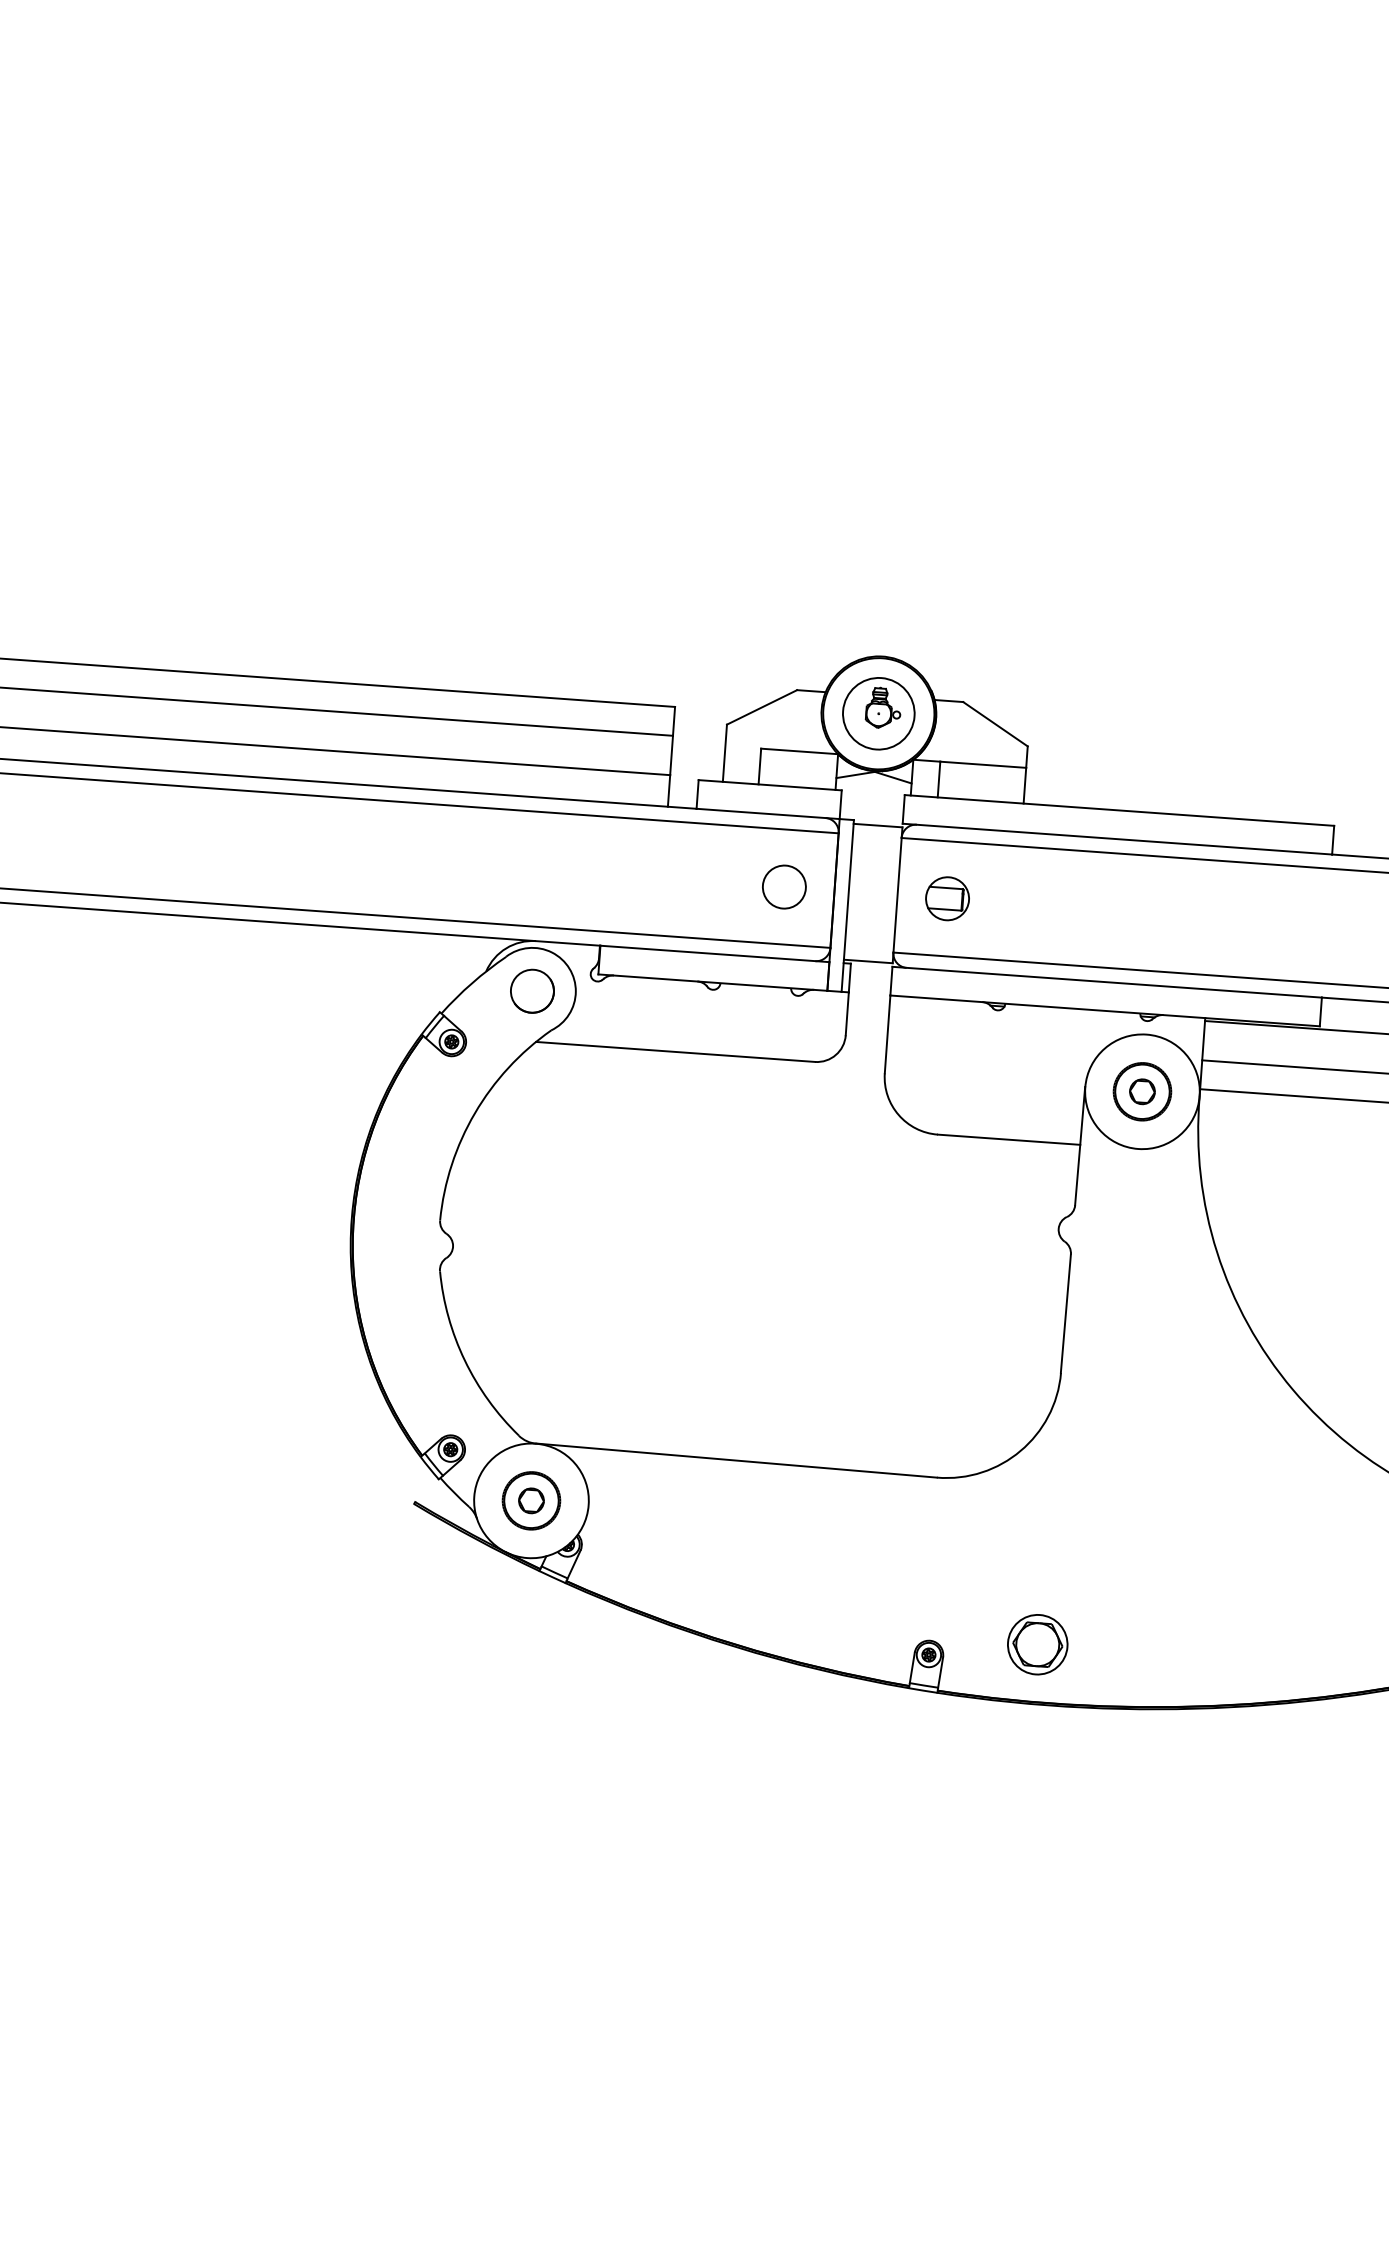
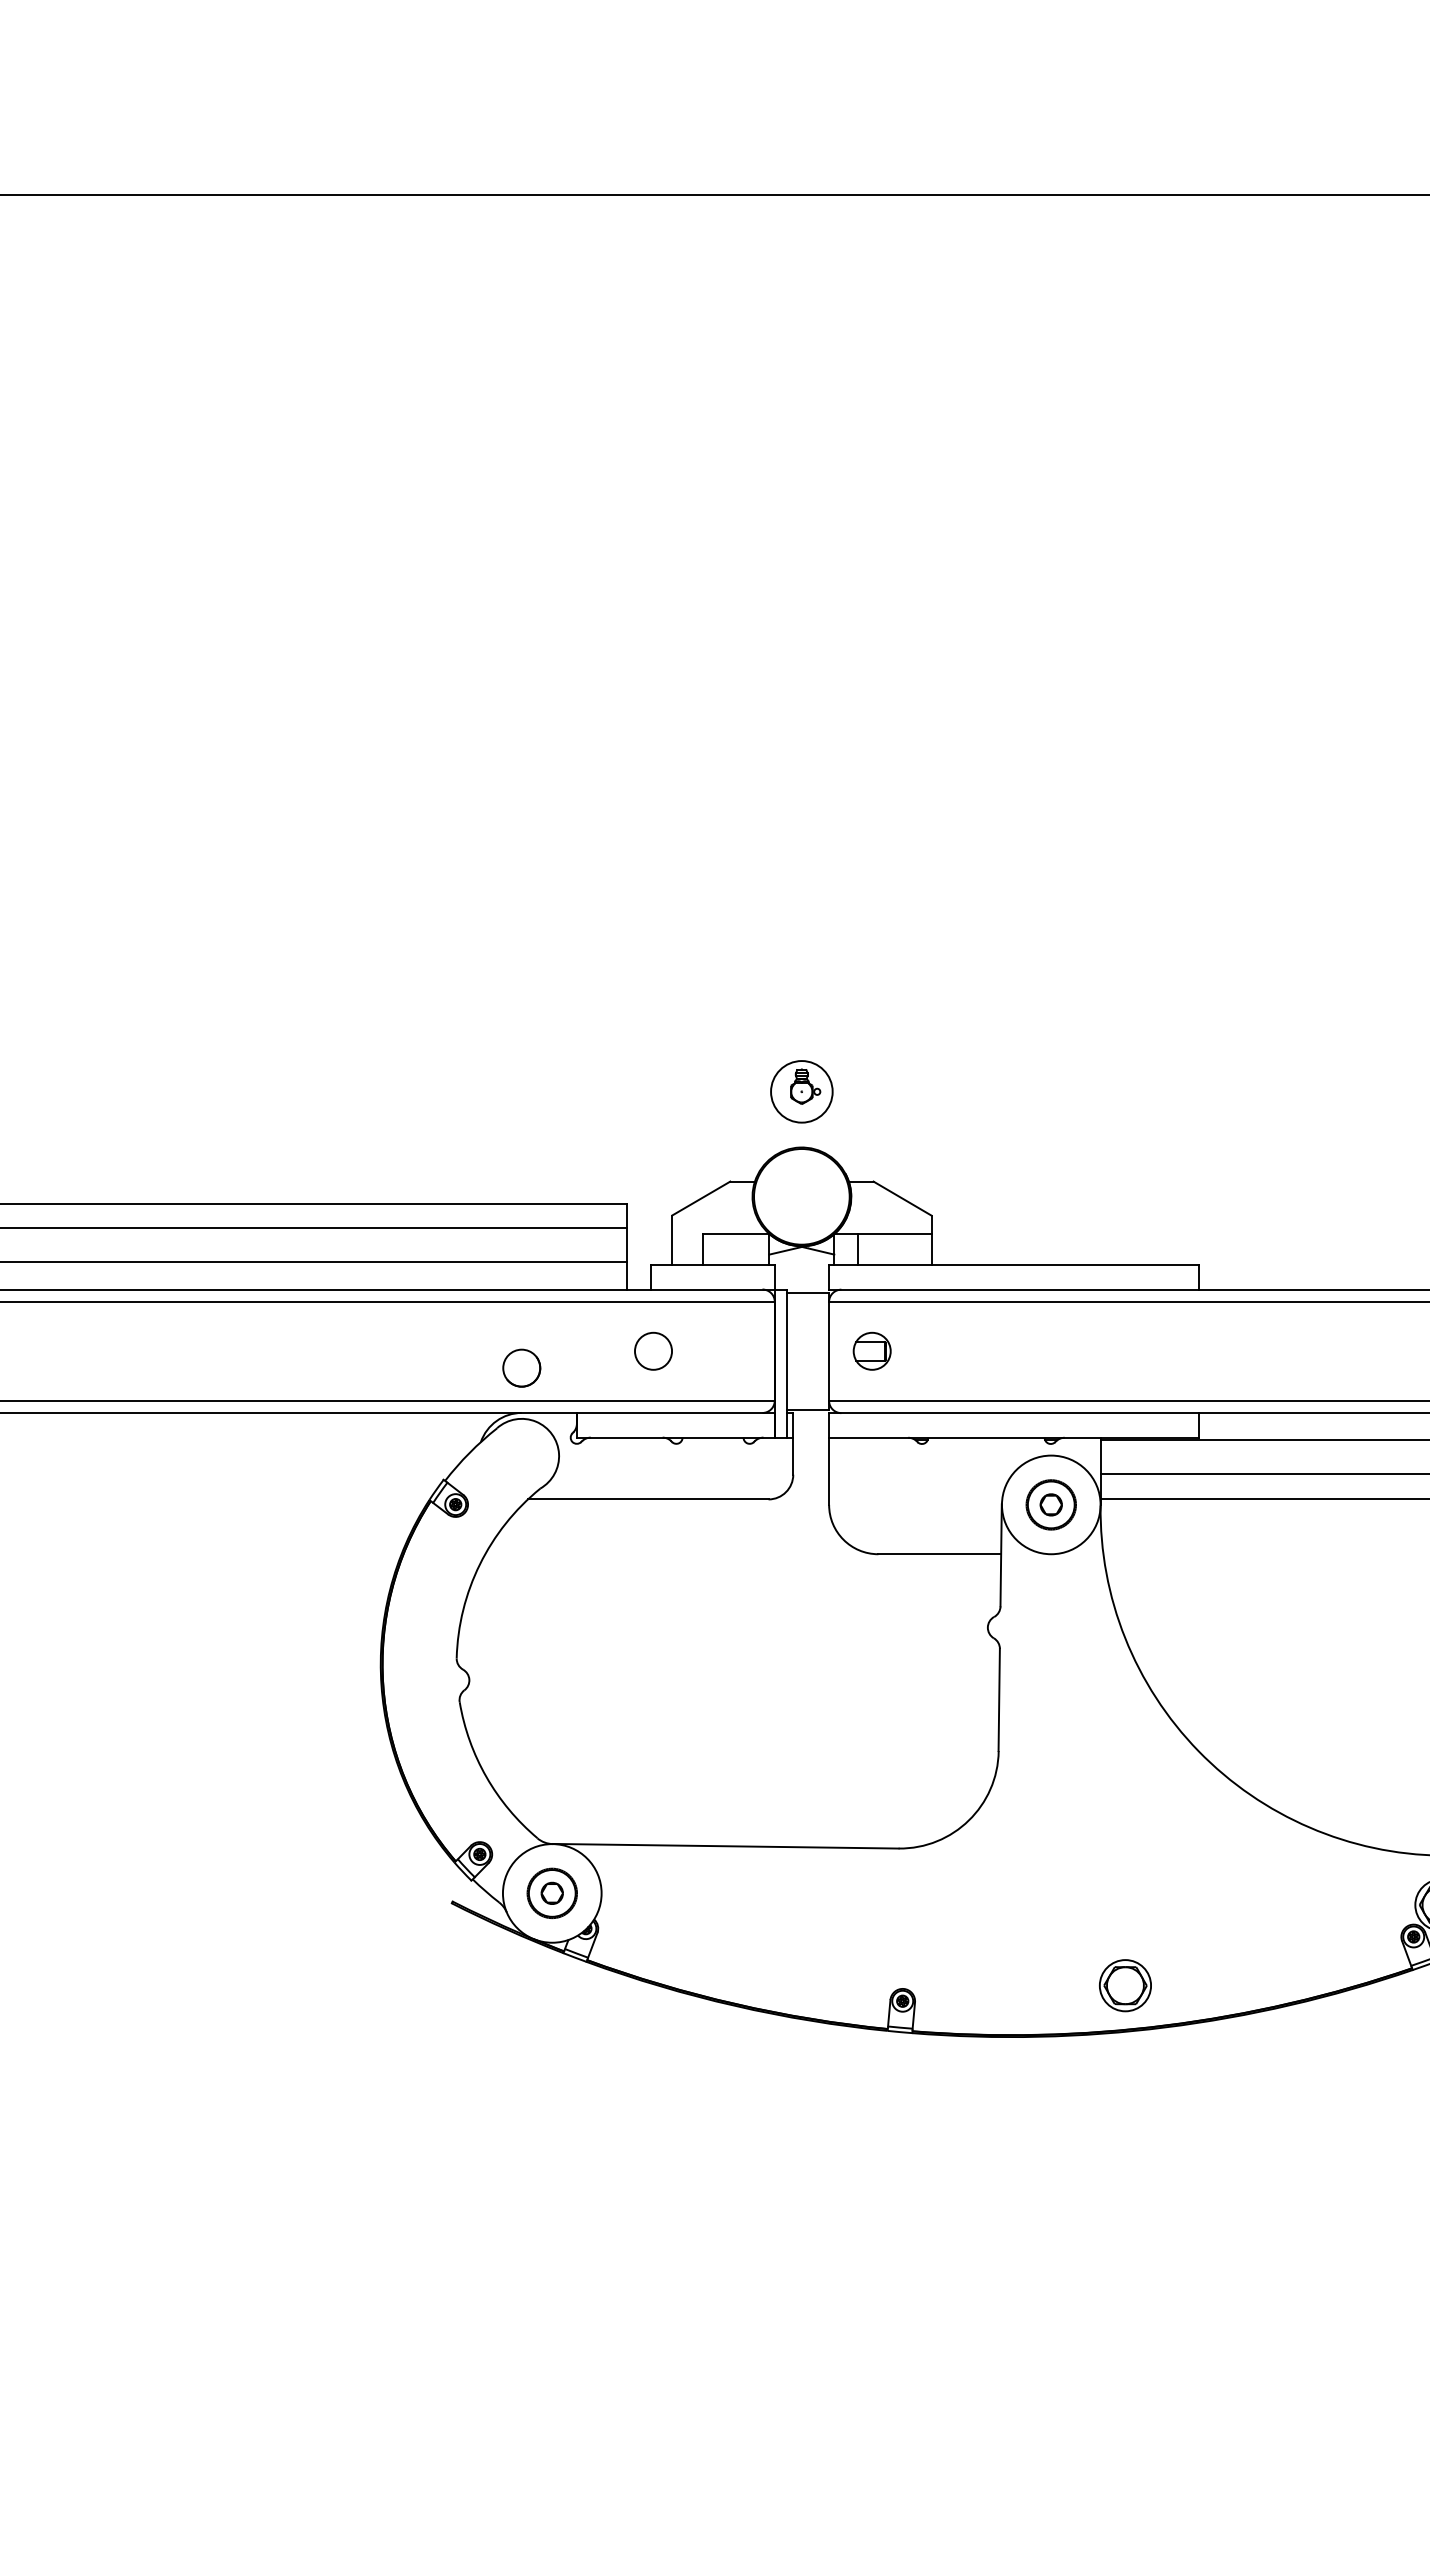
part: (878, 713) -> (801, 1091), moved
circle: (784, 886) -> (653, 1350), moved
circle: (532, 990) -> (521, 1367), moved
part: (1037, 1644) -> (1125, 1985), moved

